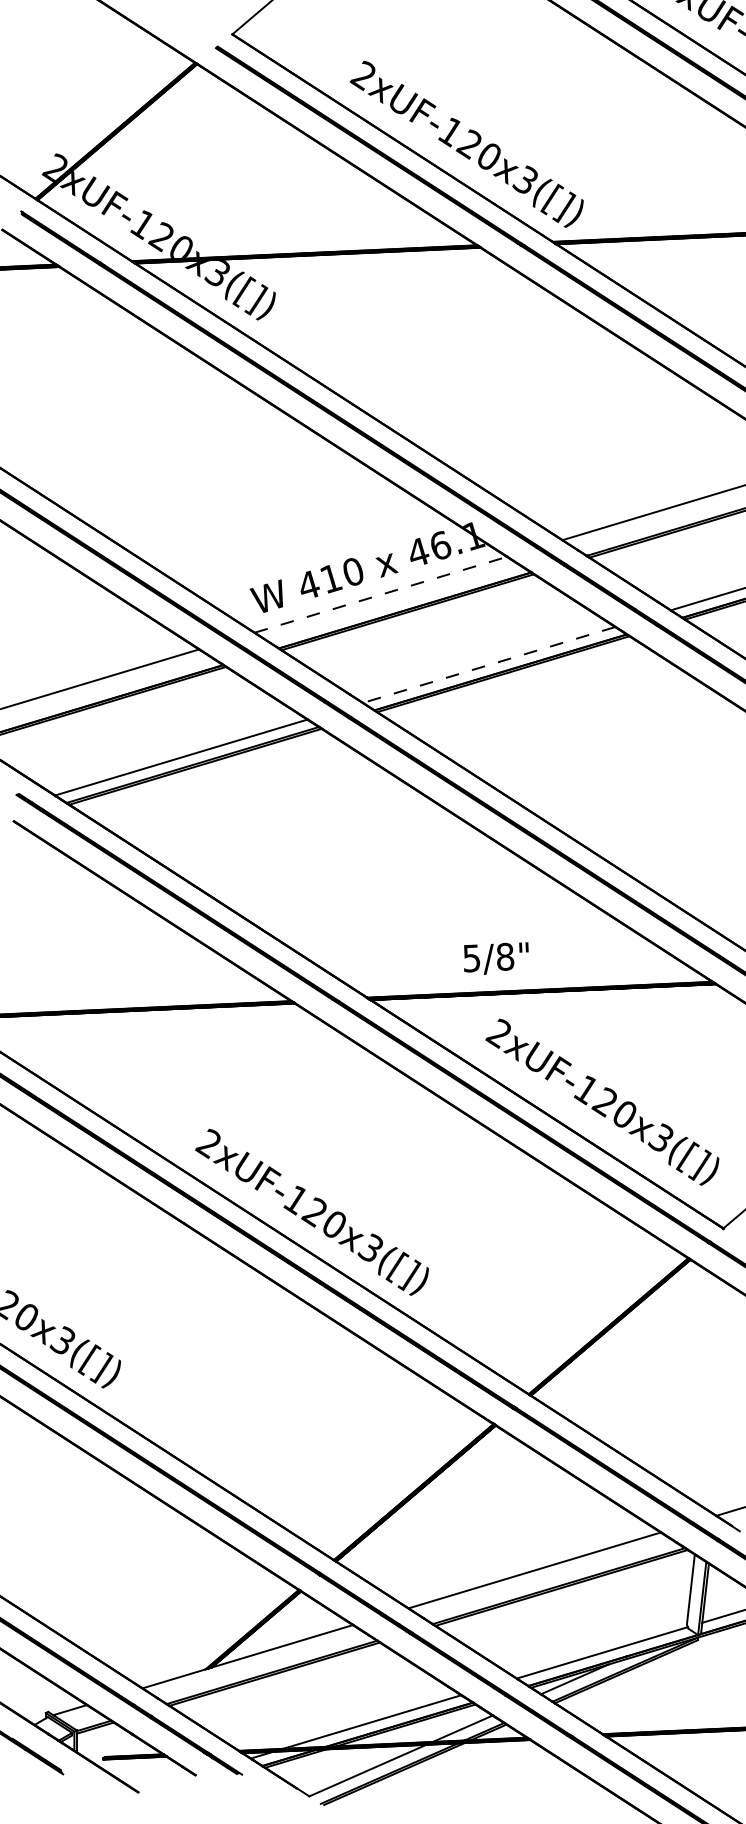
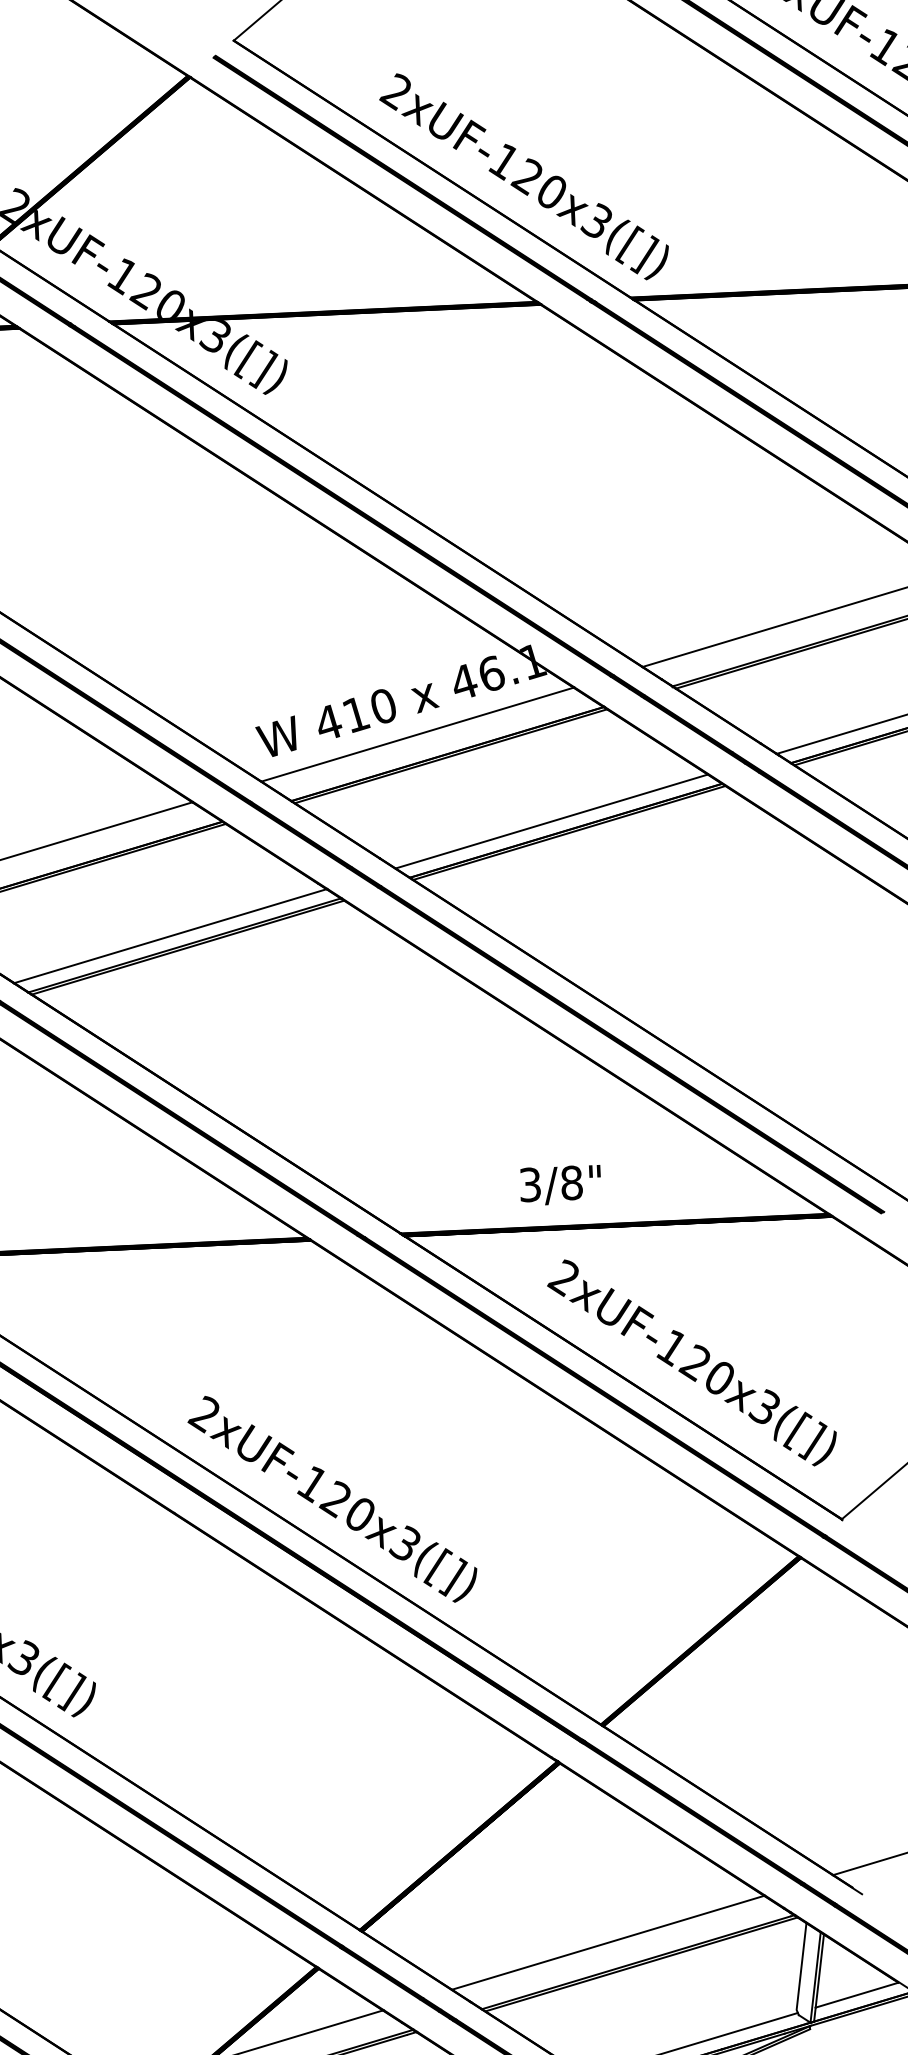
line: (380, 594) -> (417, 734), dashed -> solid
line: (489, 665) -> (552, 822), dashed -> solid
text: (471, 957) -> (529, 1183), 5/8" -> 3/8"

